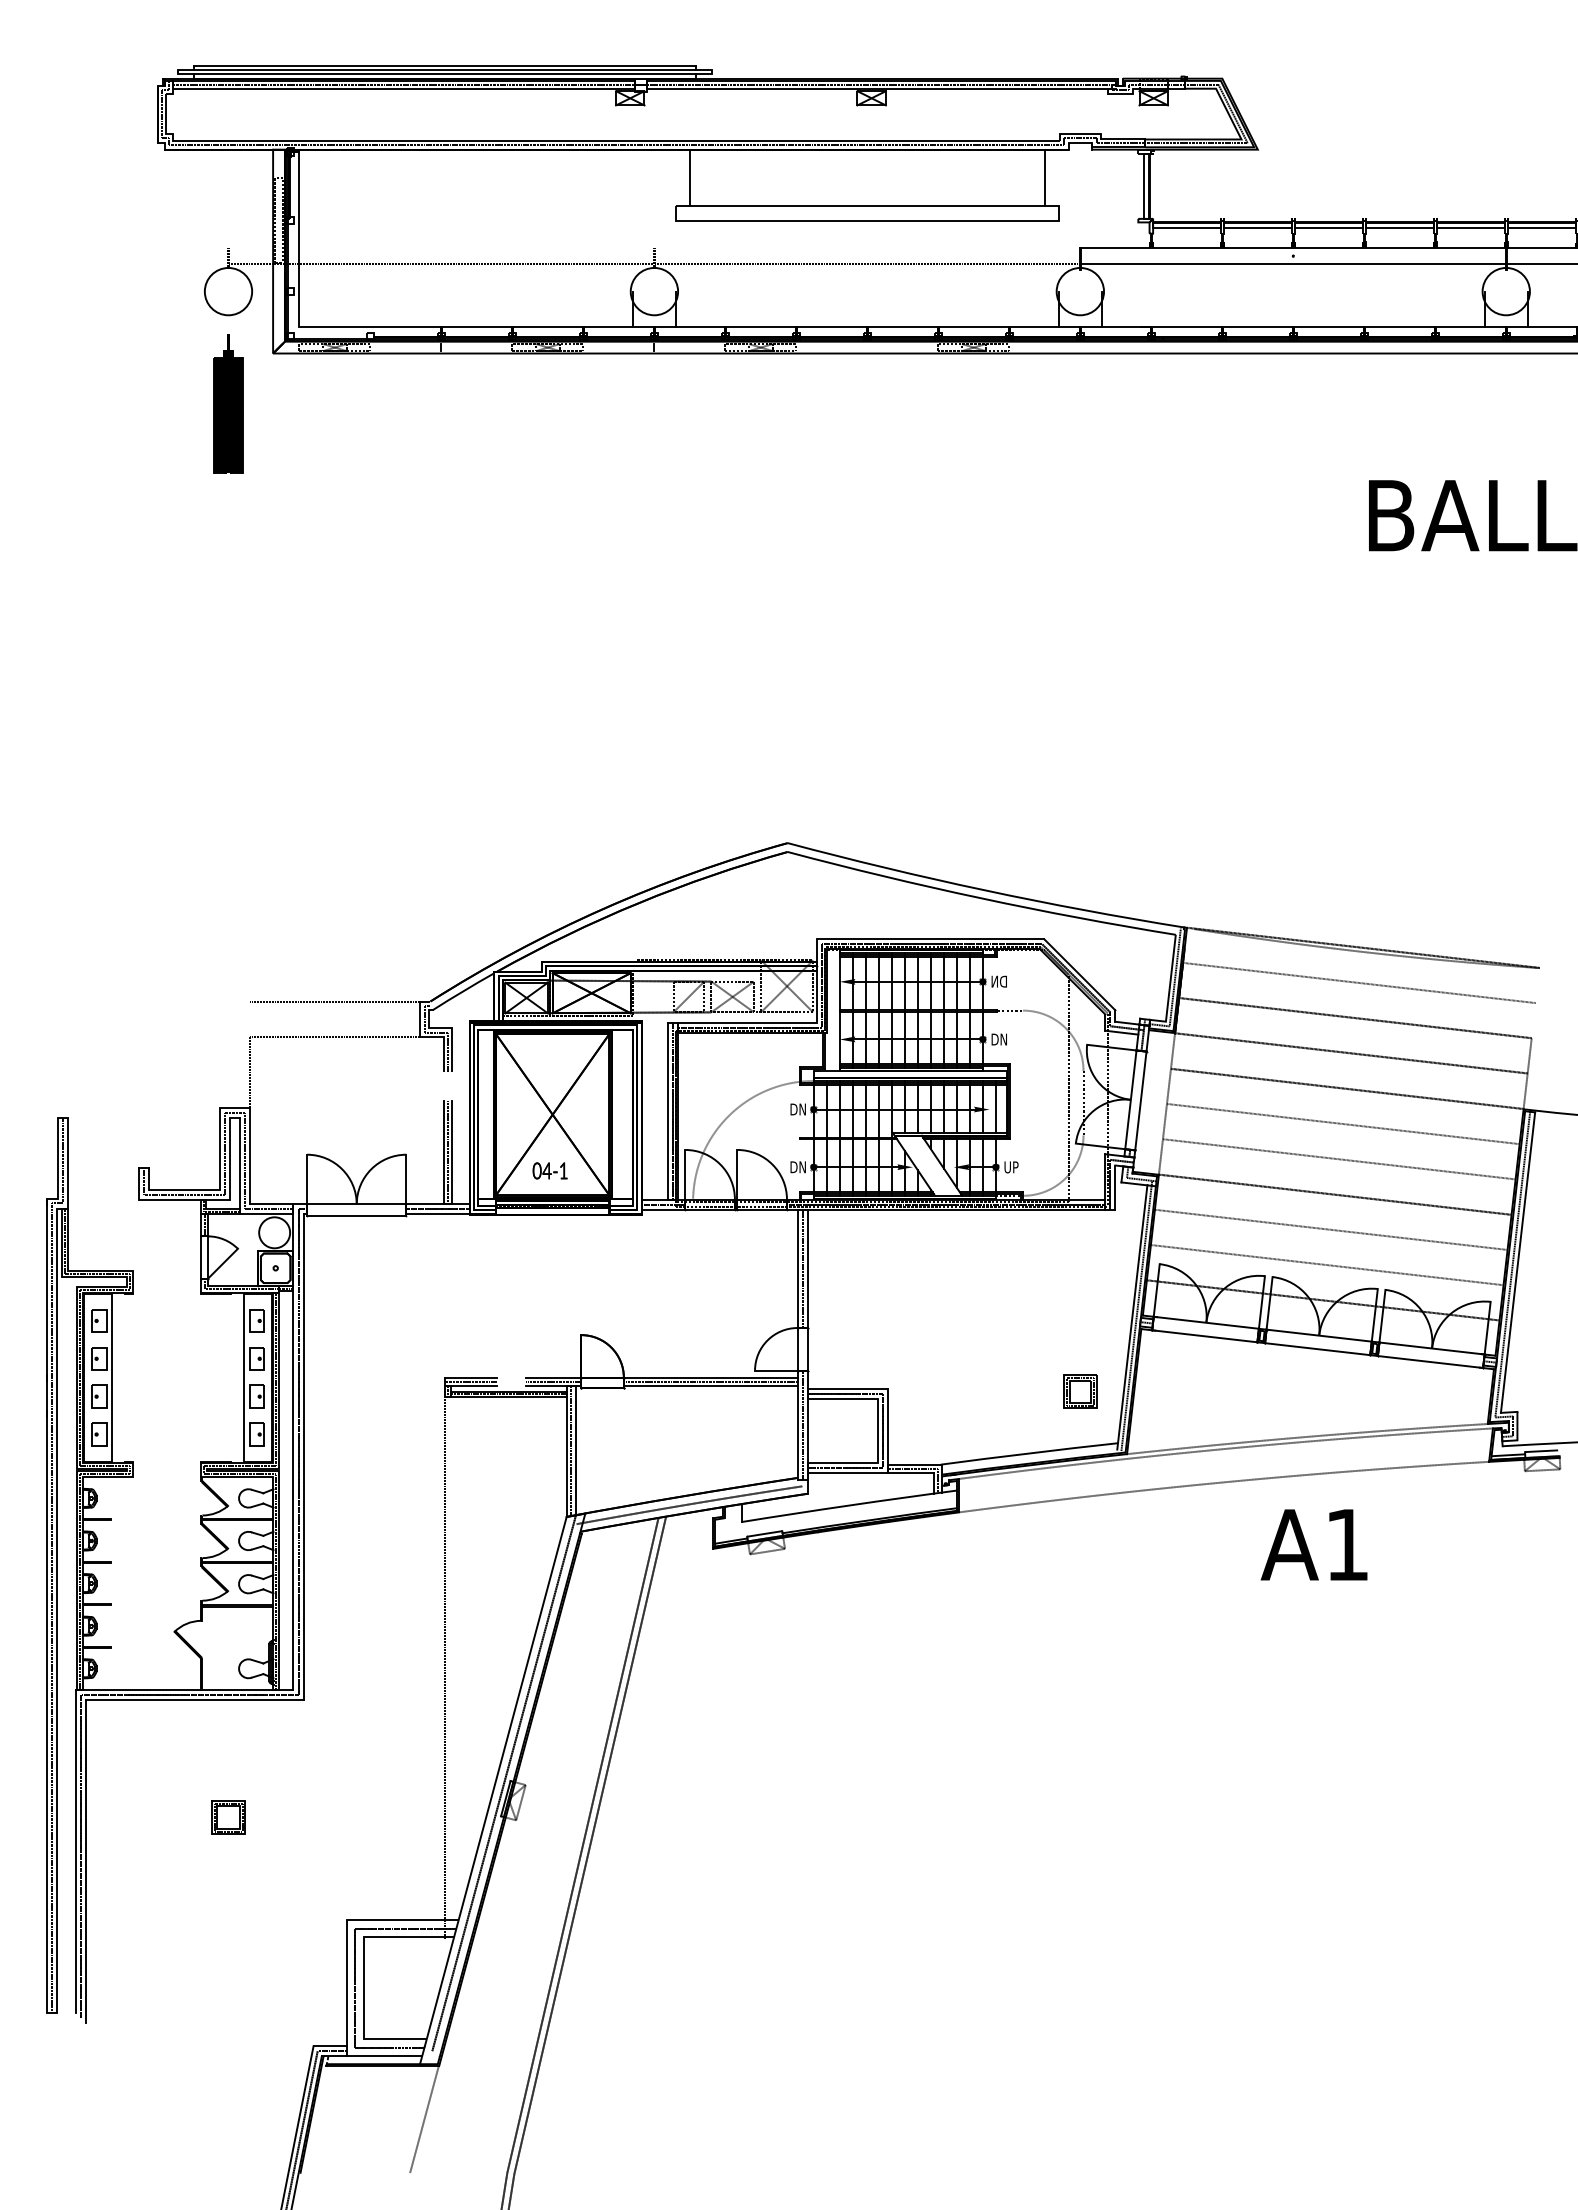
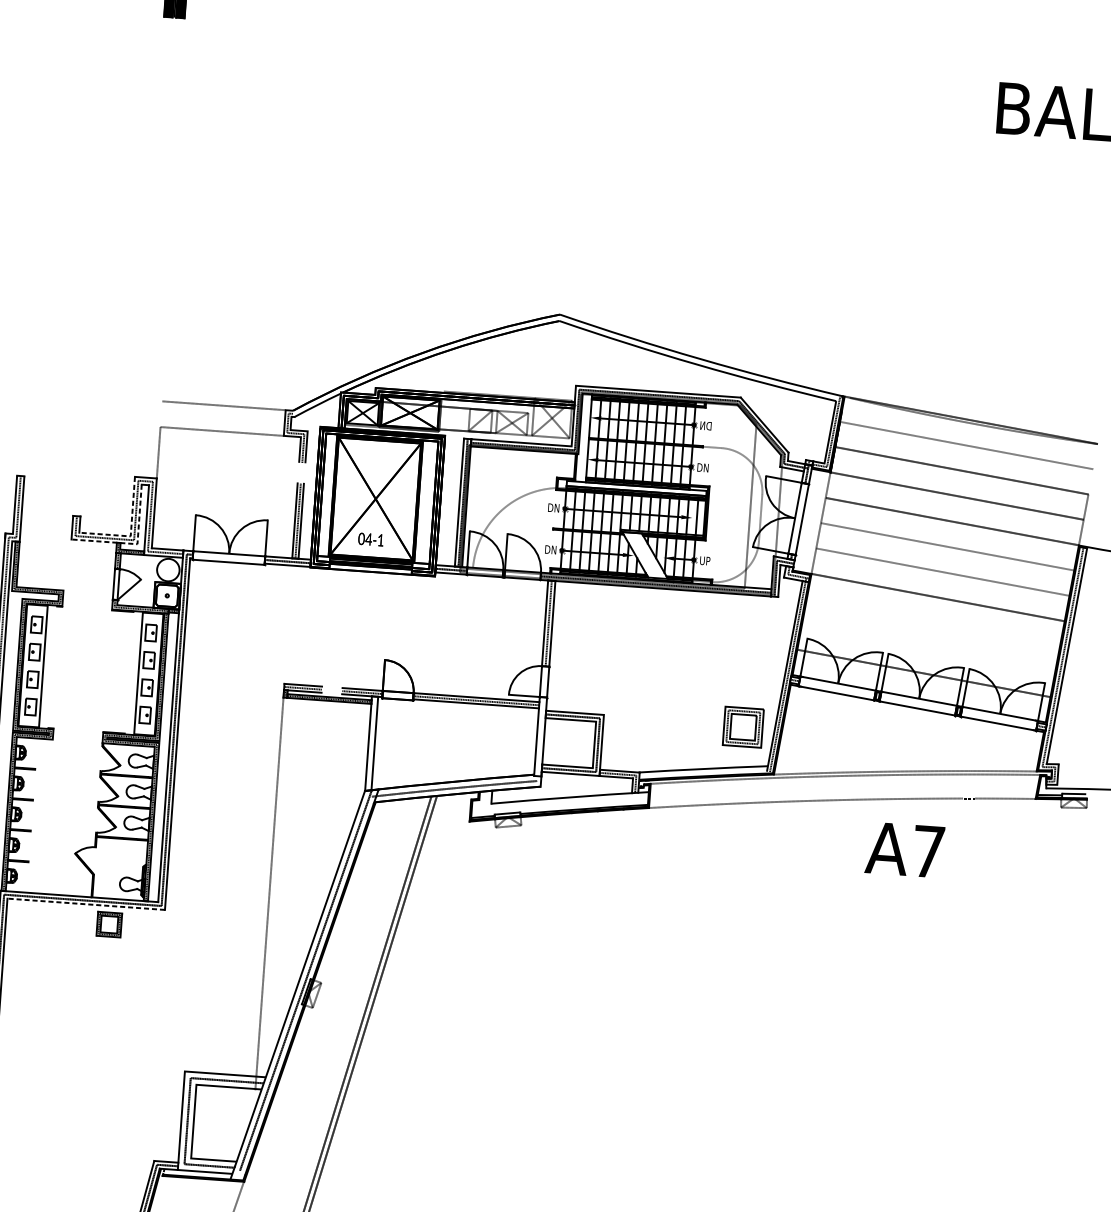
line: (219, 1185) -> (130, 533), solid -> dashed
line: (225, 1200) -> (134, 544), solid -> dashed
line: (1330, 1229) -> (932, 622), removed
line: (1326, 1265) -> (928, 648), removed
part: (1080, 1391) -> (743, 726), size x1.6
line: (802, 1424) -> (540, 736), removed
line: (571, 1451) -> (371, 743), removed
text: (1347, 1544) -> (928, 851), A1 -> A7
line: (194, 1700) -> (86, 904), solid -> dashed
part: (228, 1817) -> (109, 924), moved

